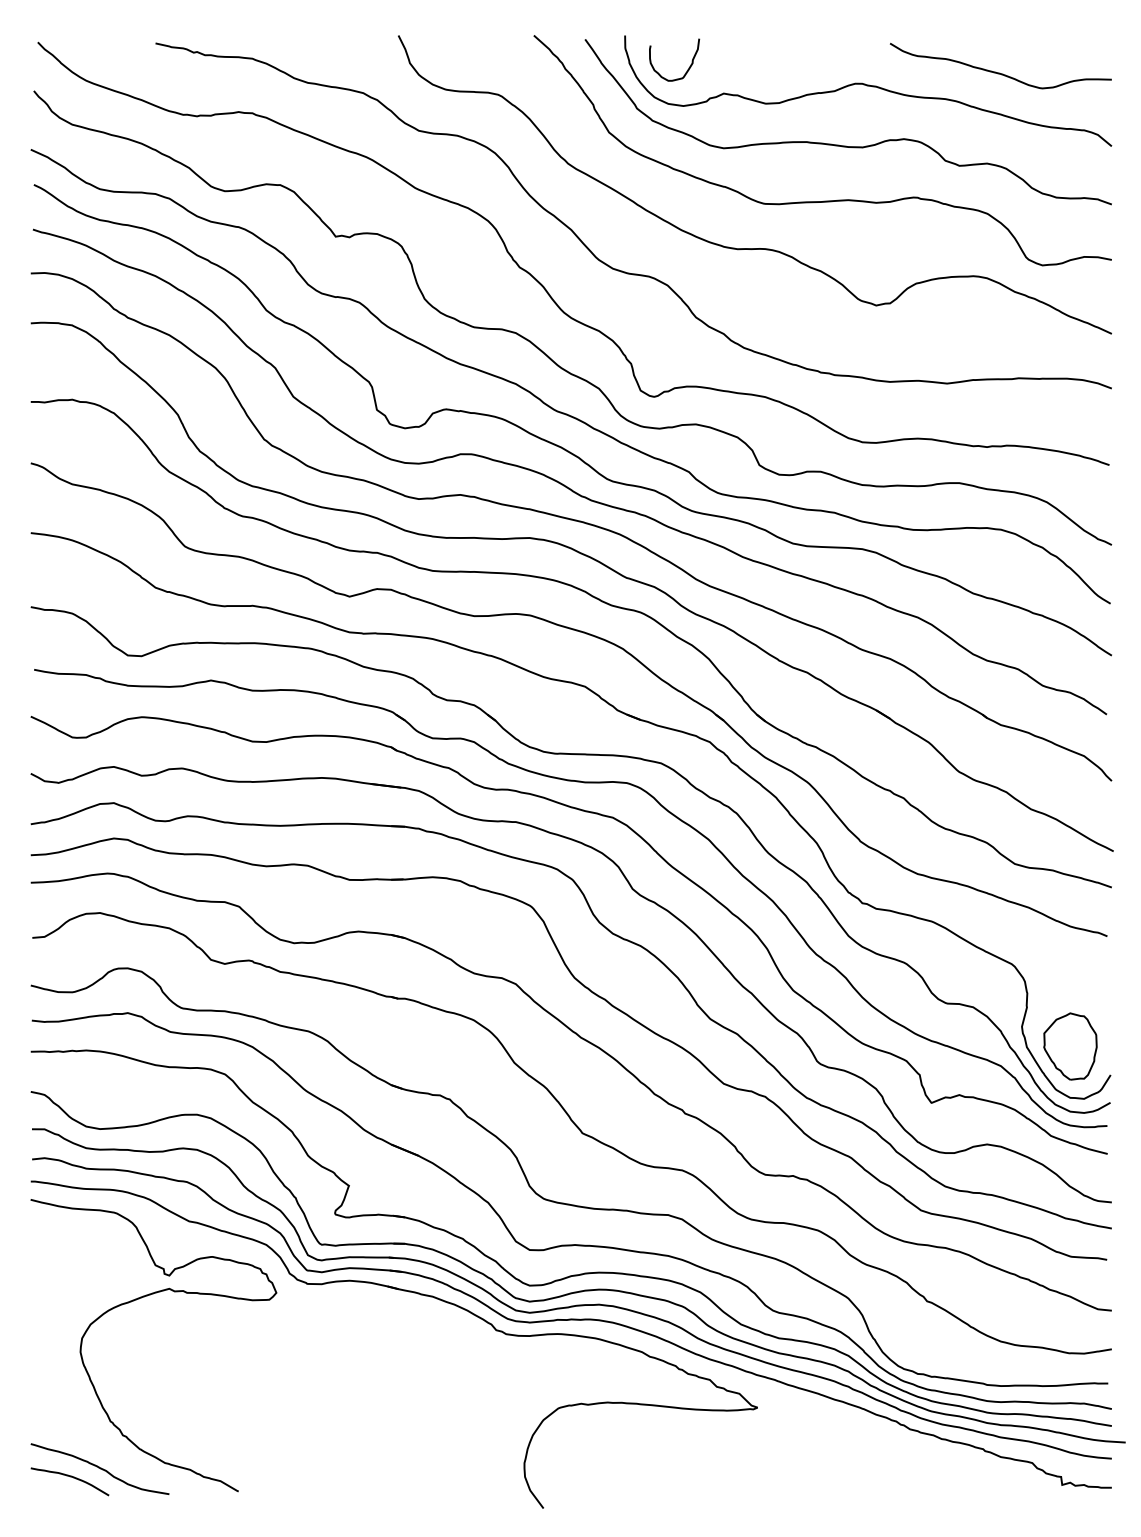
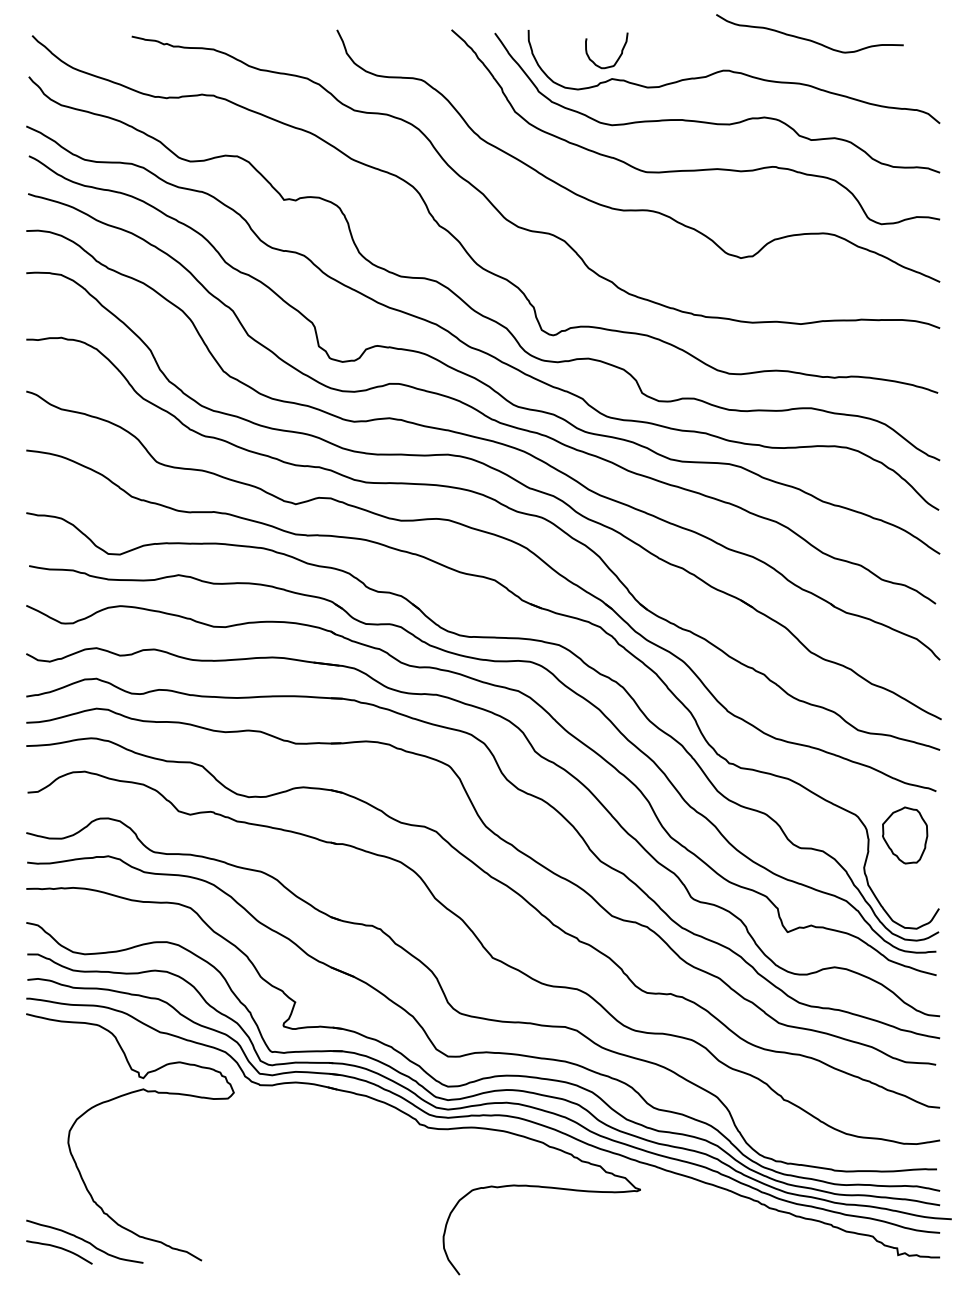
curve: (688, 67) -> (618, 56), moved
curve: (999, 72) -> (808, 39), moved
part: (1070, 1046) -> (905, 835), moved

